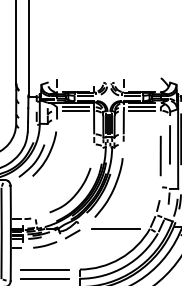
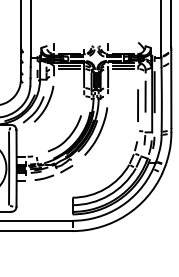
line: (115, 228) -> (101, 164), removed
line: (45, 269) -> (44, 197), removed
line: (45, 279) -> (44, 205), removed

